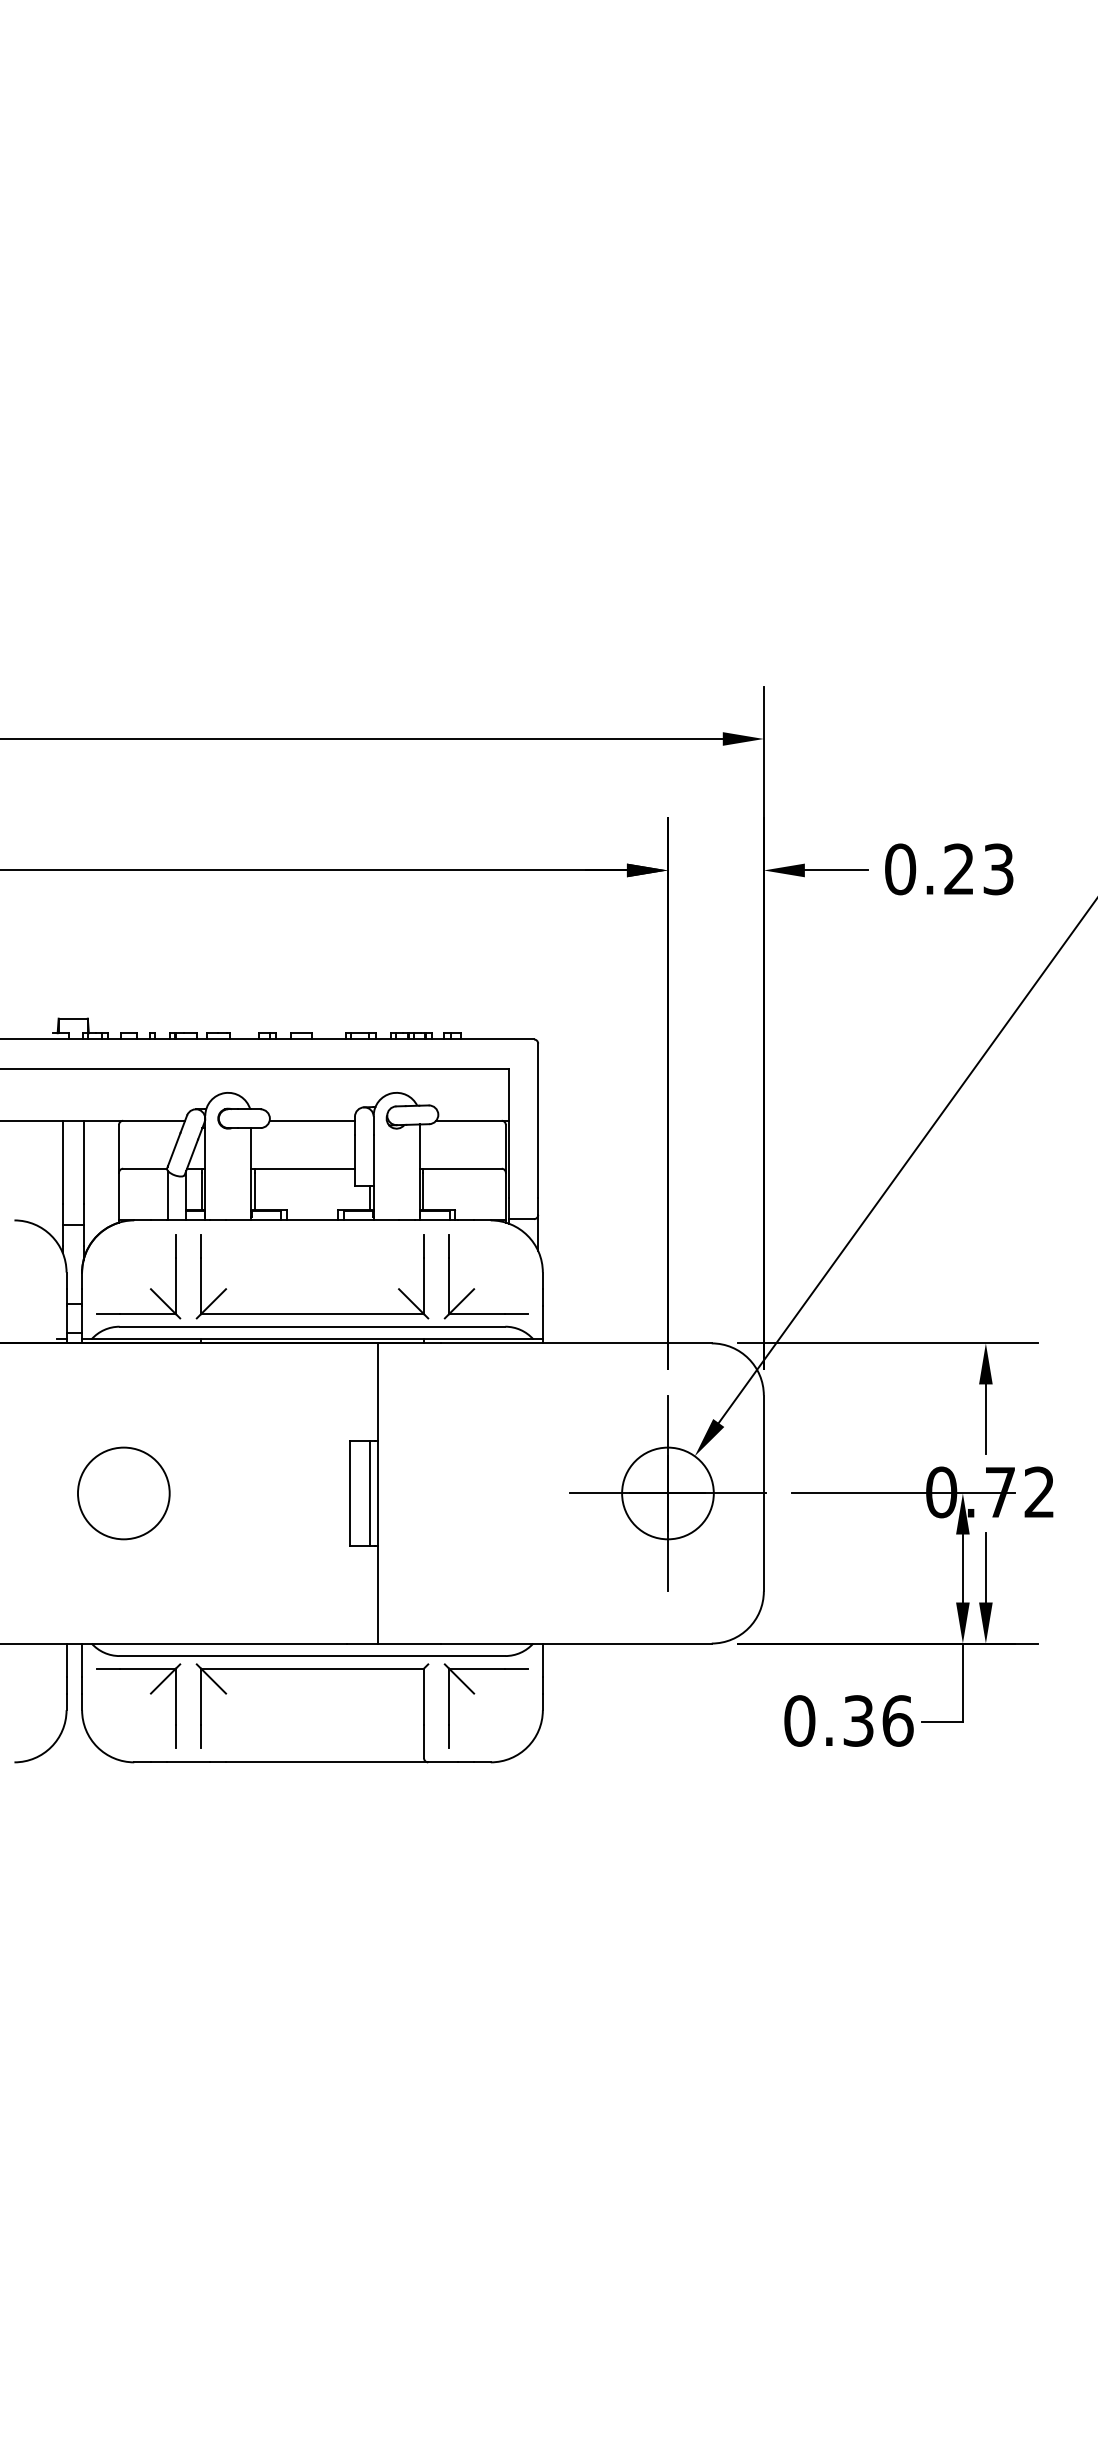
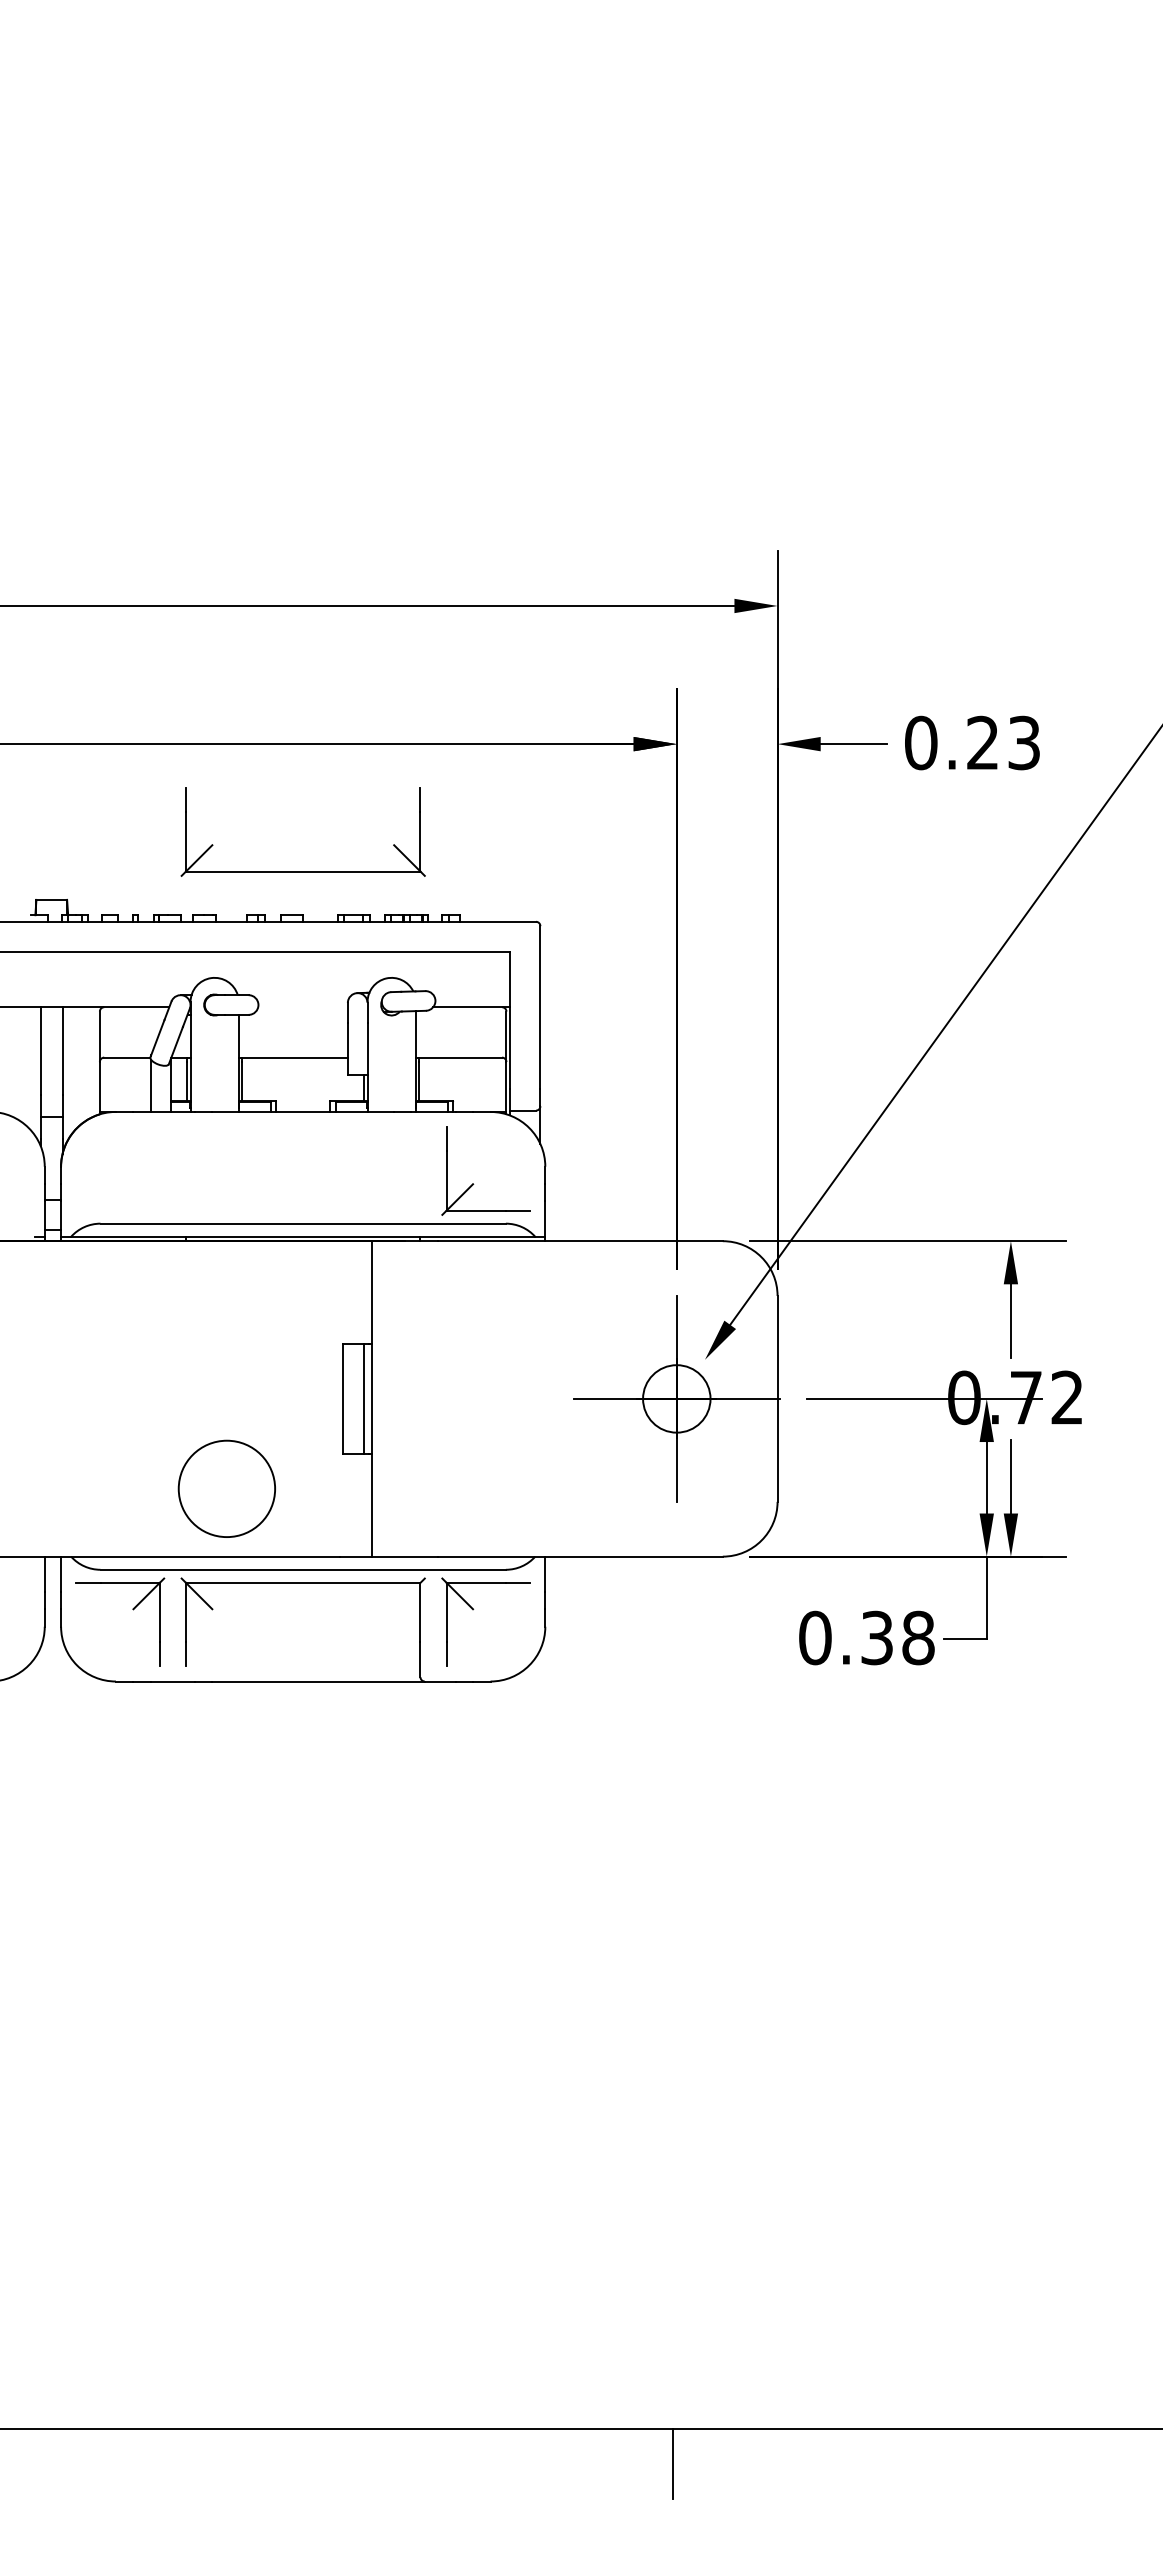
line: (311, 1121) -> (302, 1007), removed
part: (150, 1288) -> (132, 1183), removed
part: (311, 1314) -> (302, 871), moved
circle: (123, 1493) -> (226, 1488), moved
circle: (667, 1493) -> (676, 1398), size x0.7
text: (897, 1720) -> (918, 1637), 0.36 -> 0.38

